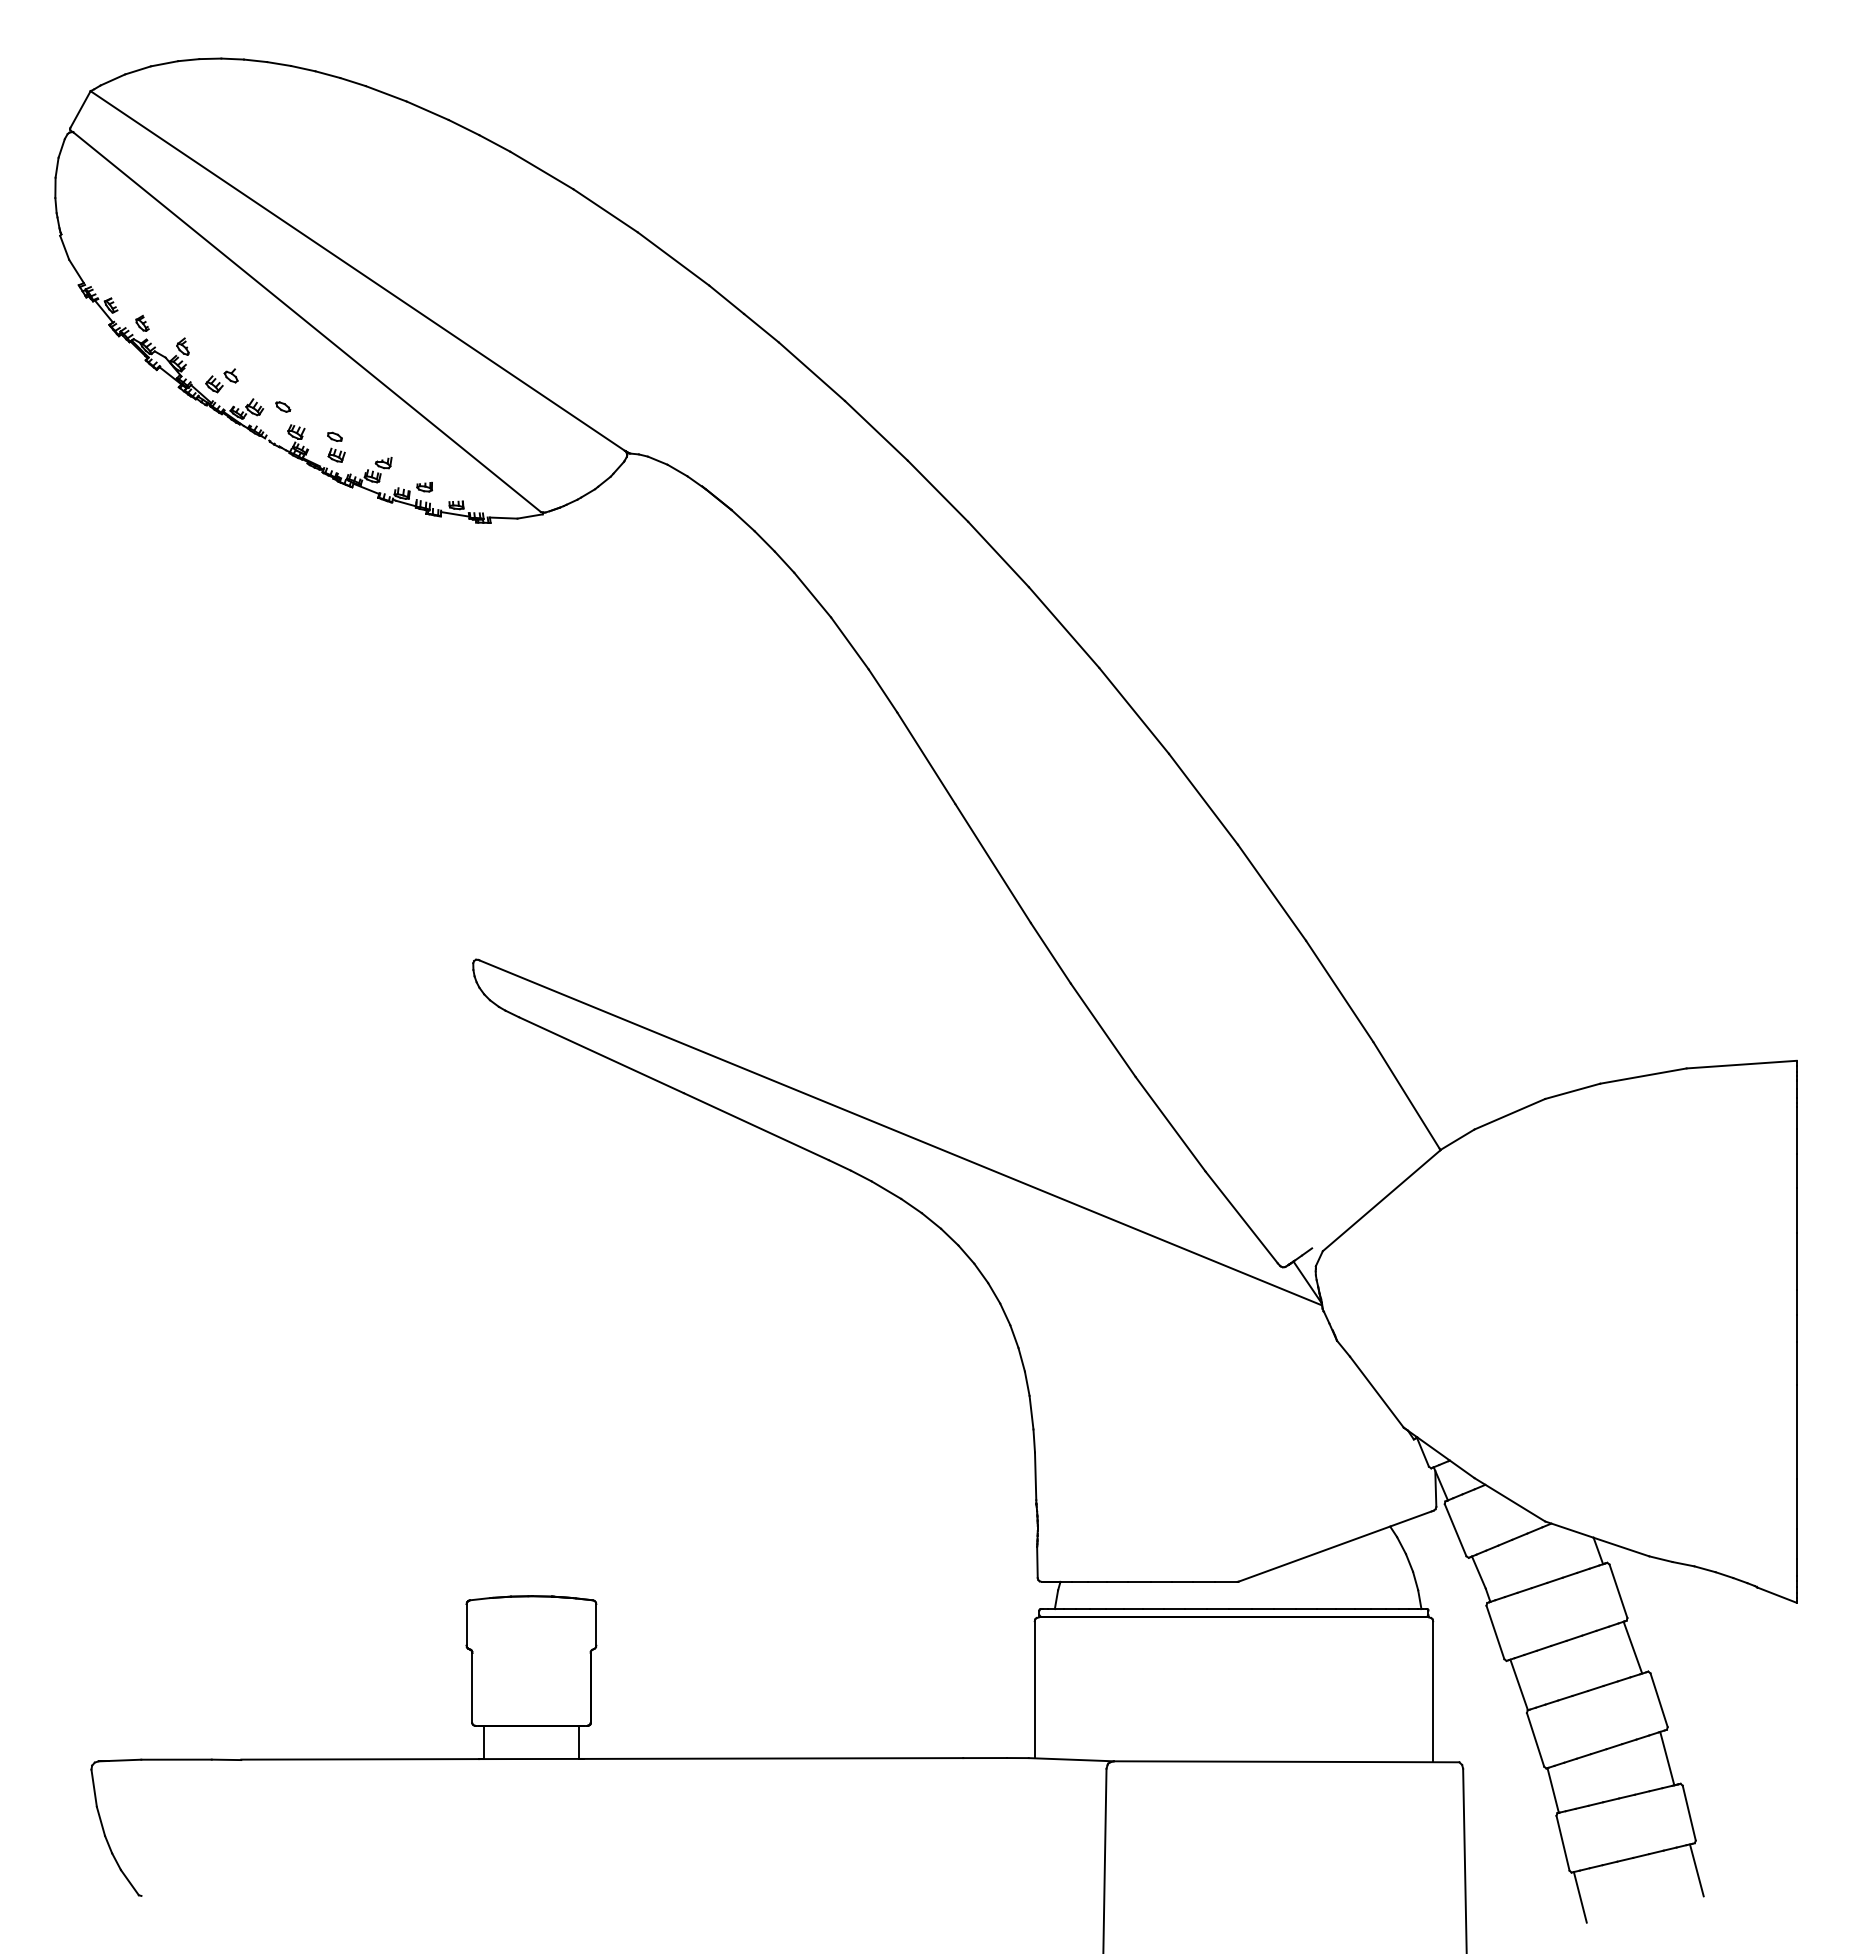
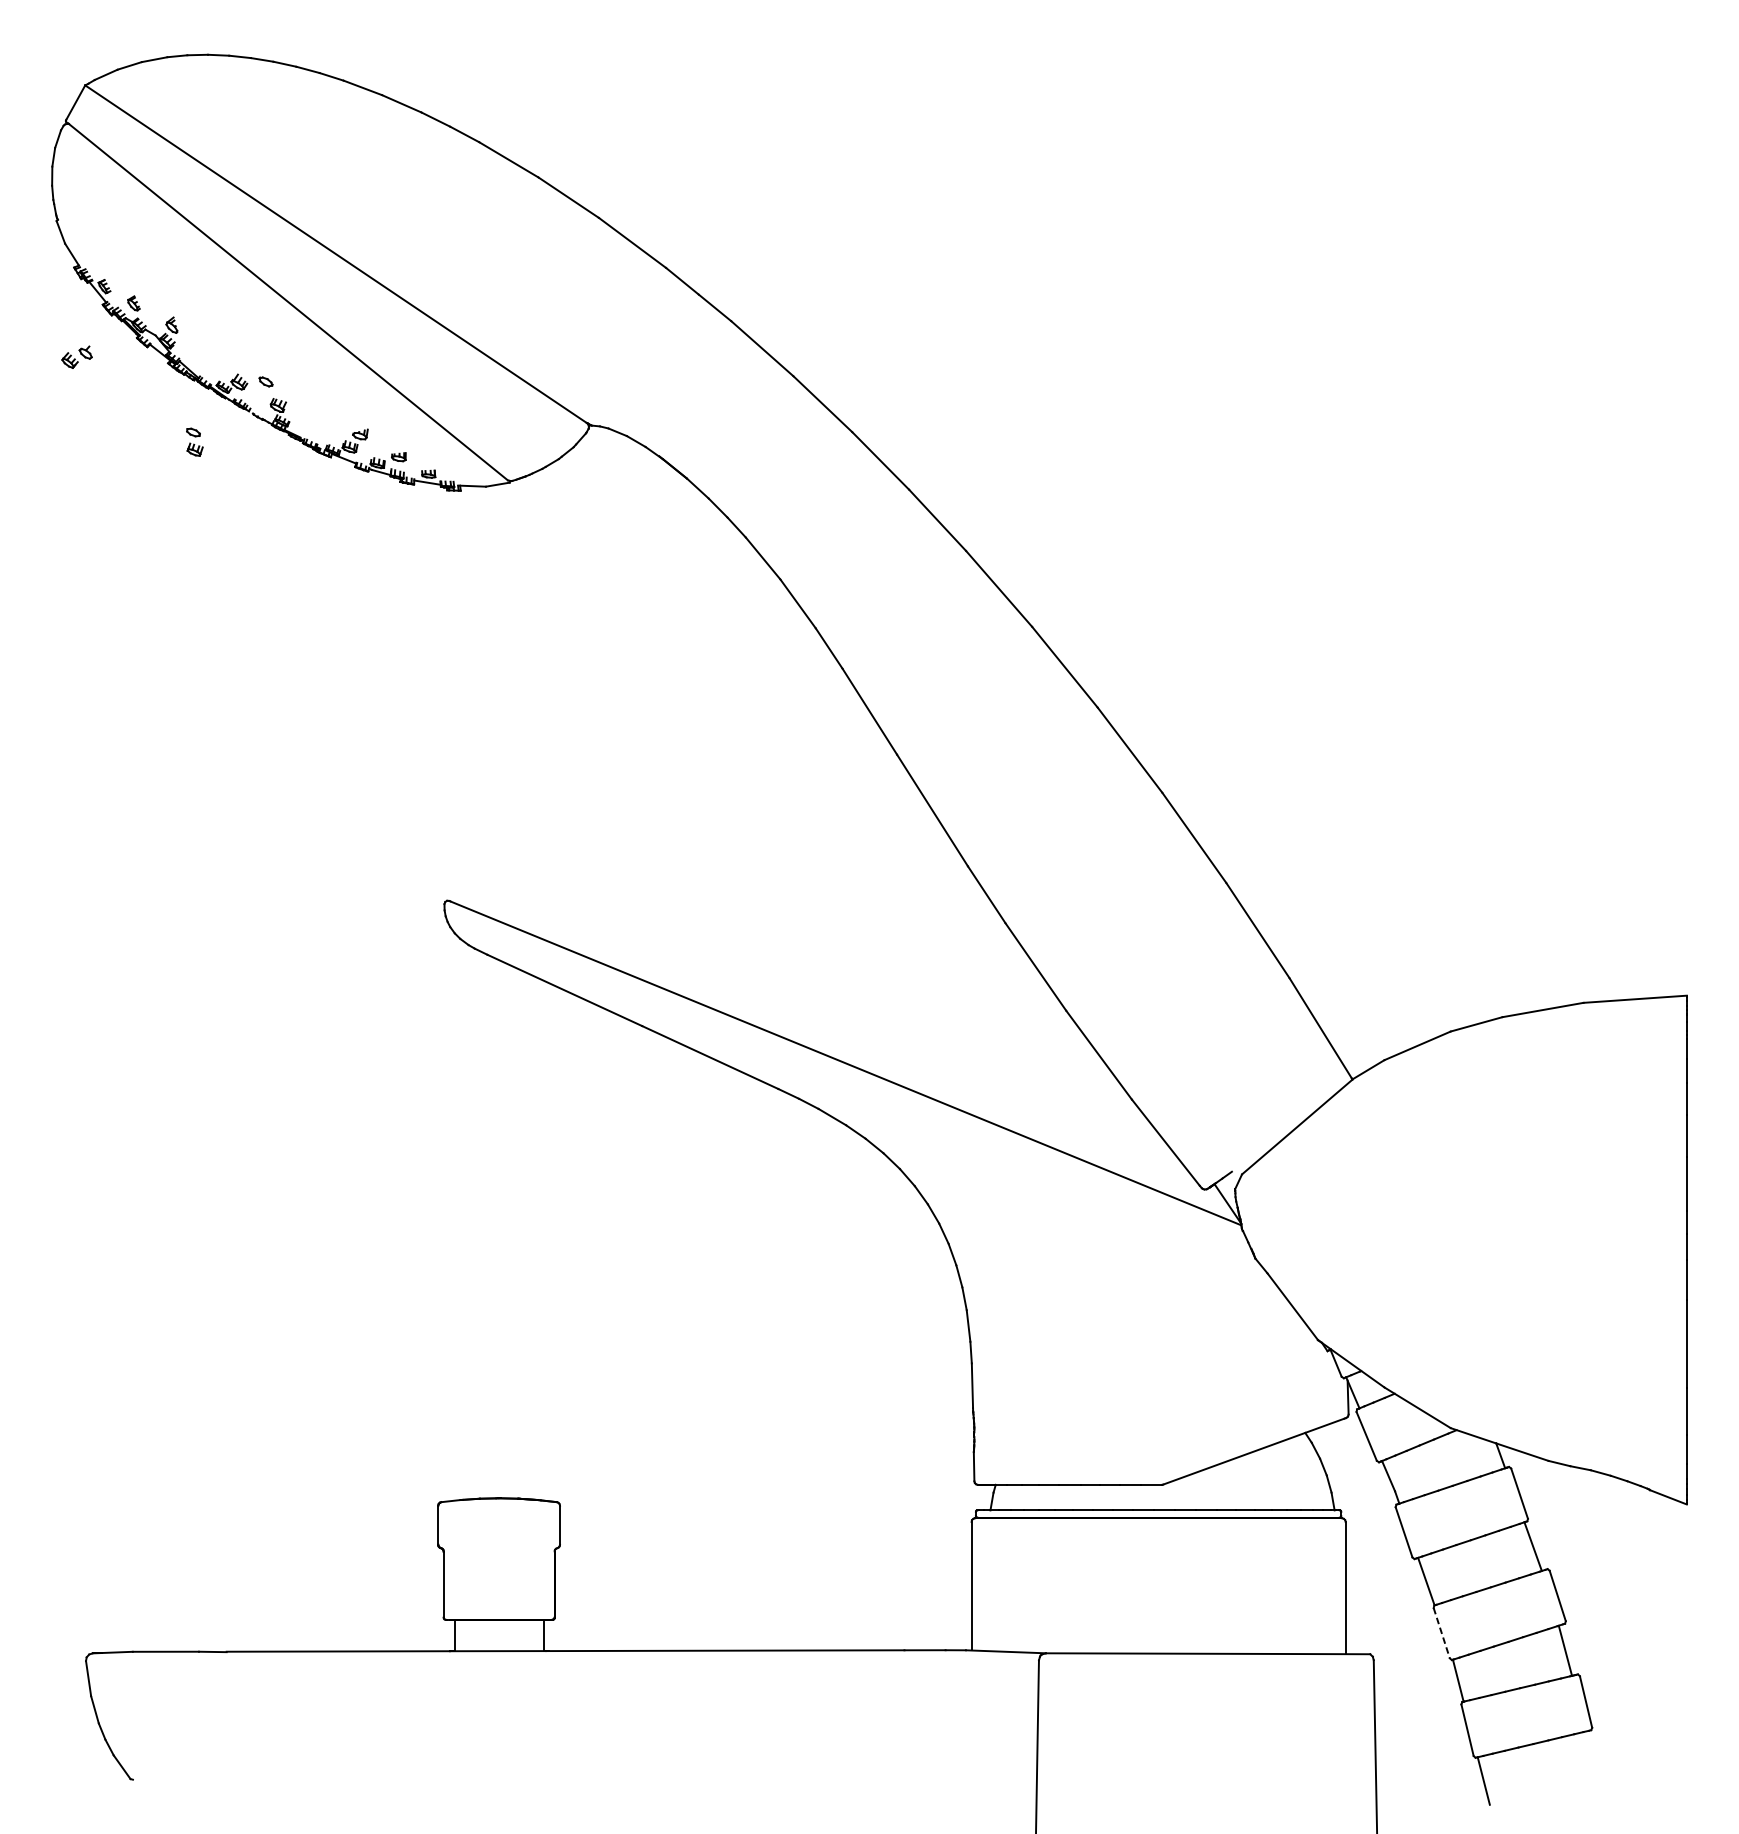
part: (221, 380) -> (76, 357), moved
part: (336, 446) -> (194, 441), moved
line: (1535, 1740) -> (1441, 1633), solid -> dashed
line: (1696, 1870) -> (1592, 1755), removed

